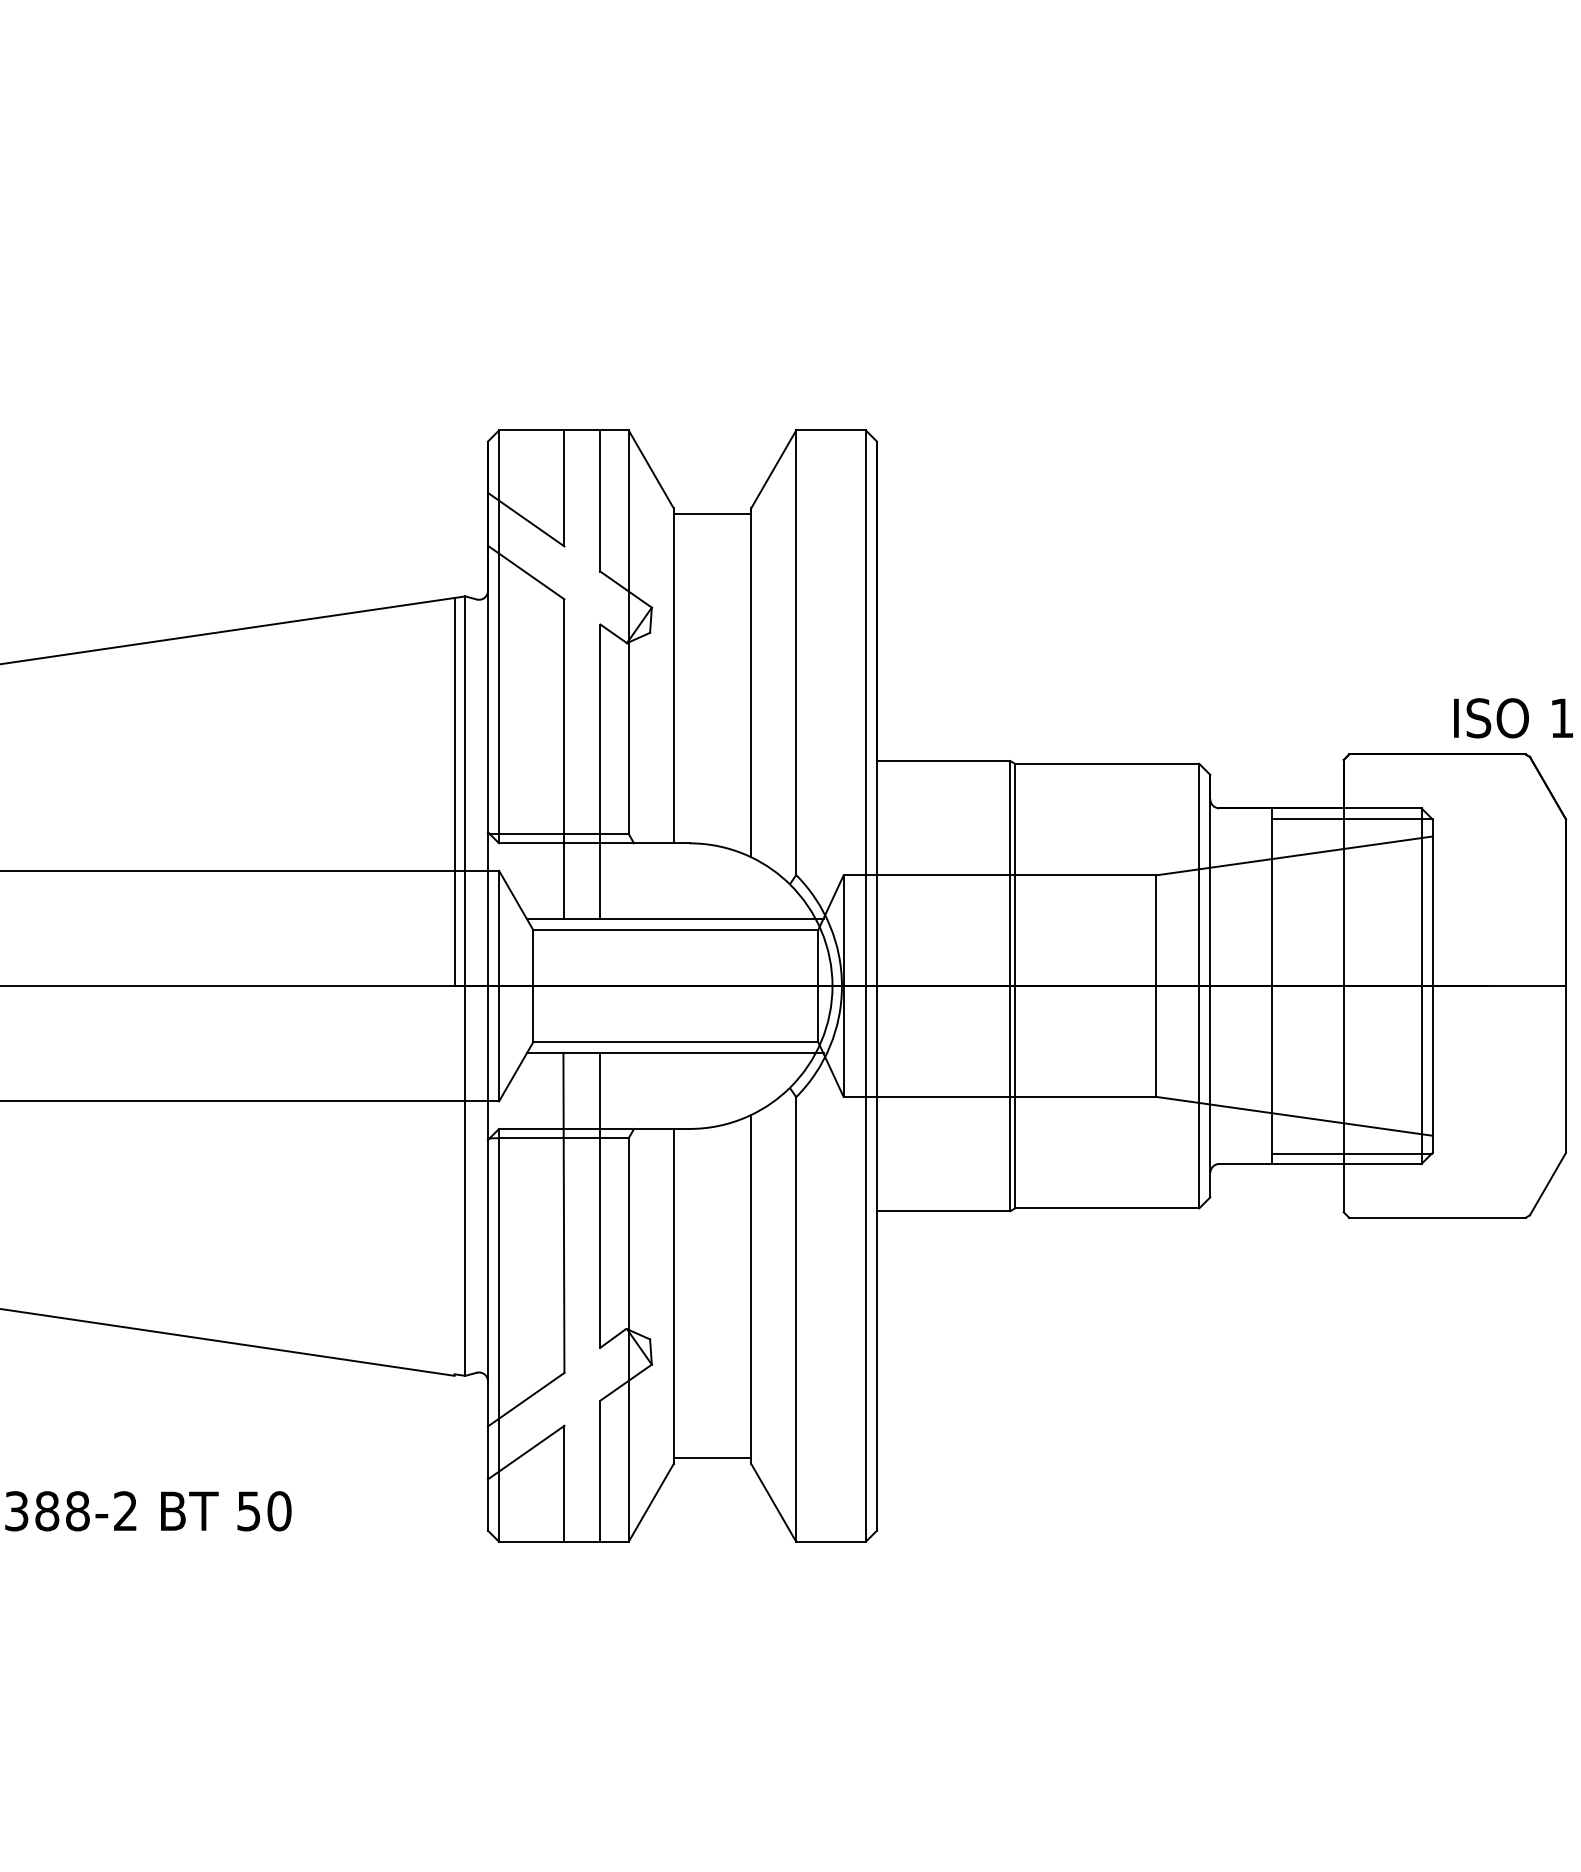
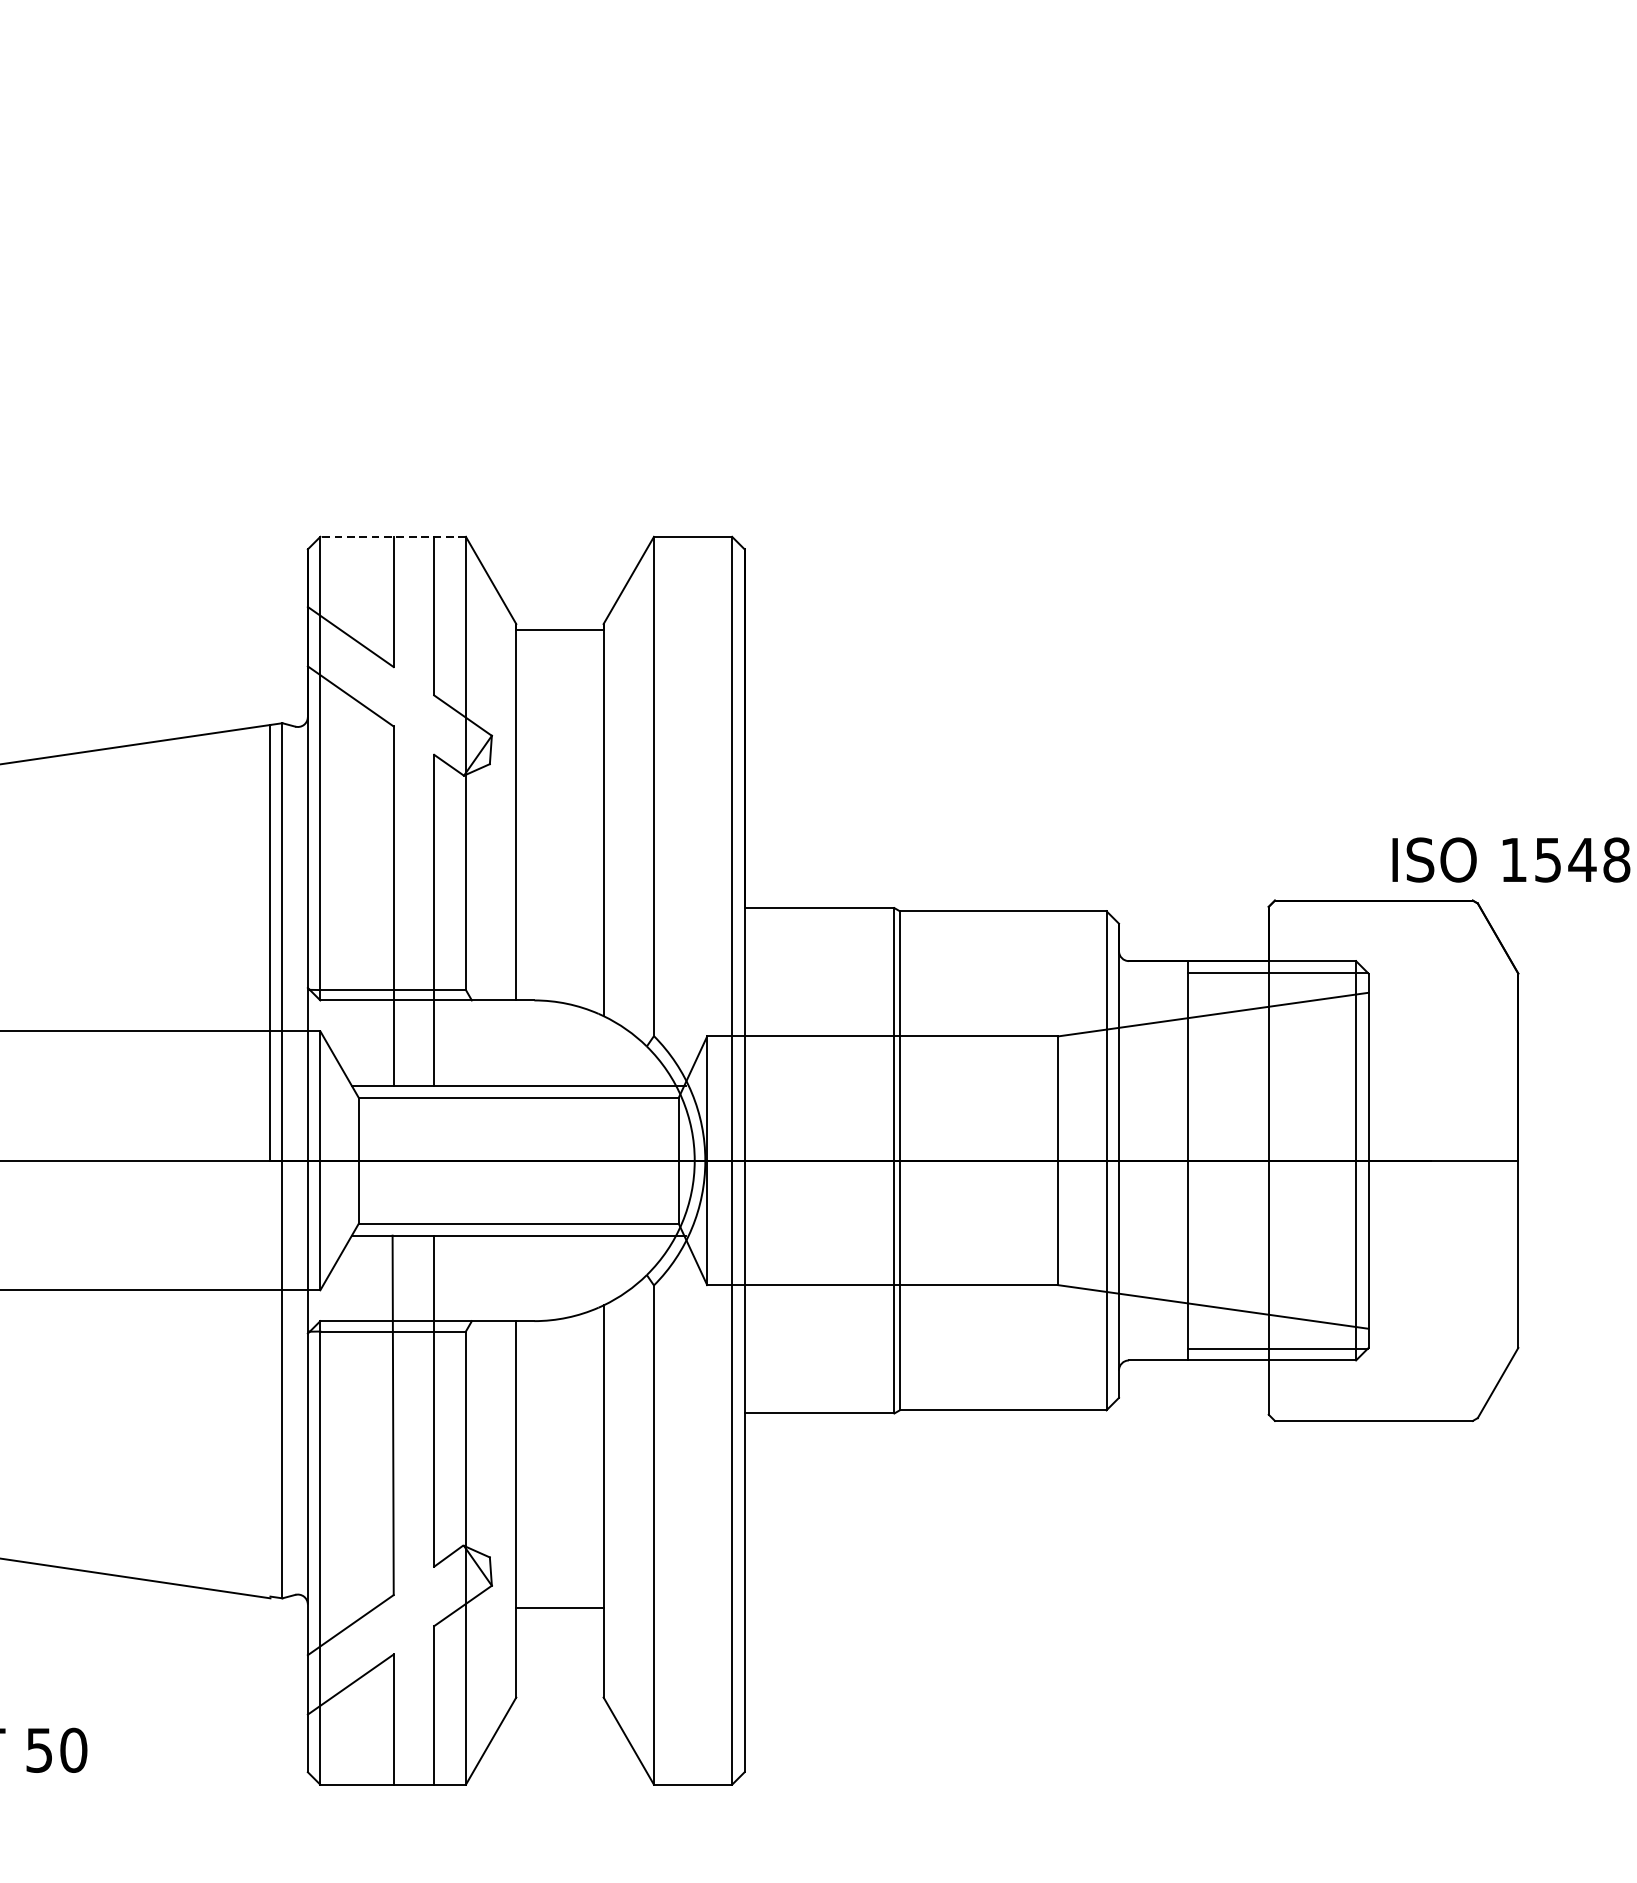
line: (563, 430) -> (392, 536), solid -> dashed
line: (712, 1458) -> (559, 1608), moved

